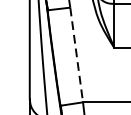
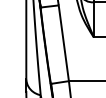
line: (76, 55) -> (63, 43), dashed -> solid

